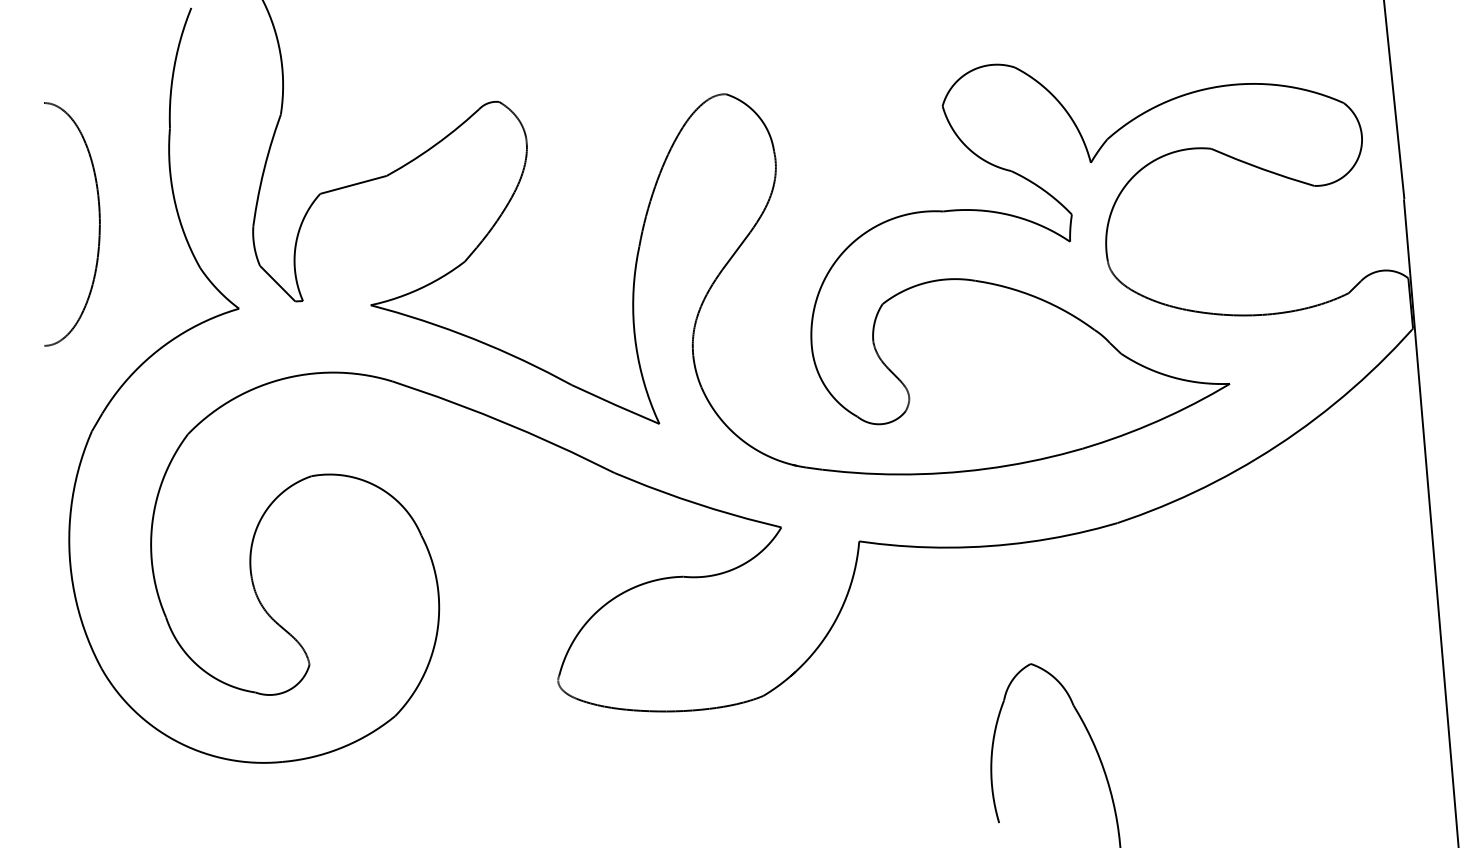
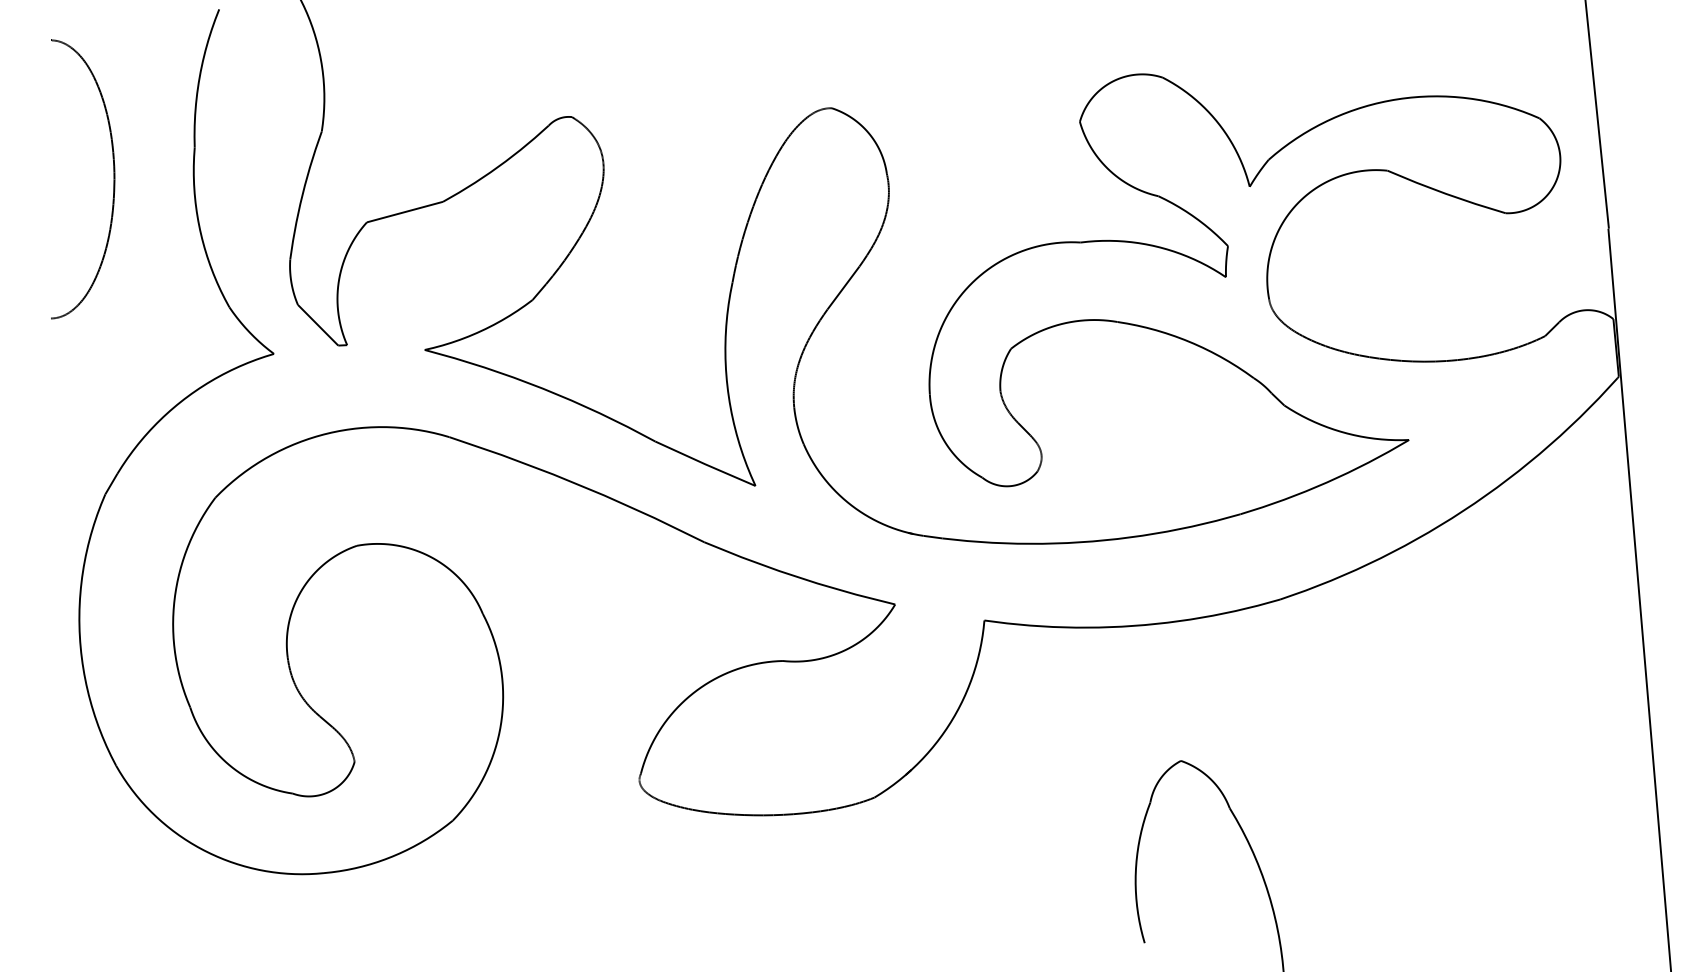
part: (99, 224) -> (113, 179), moved

